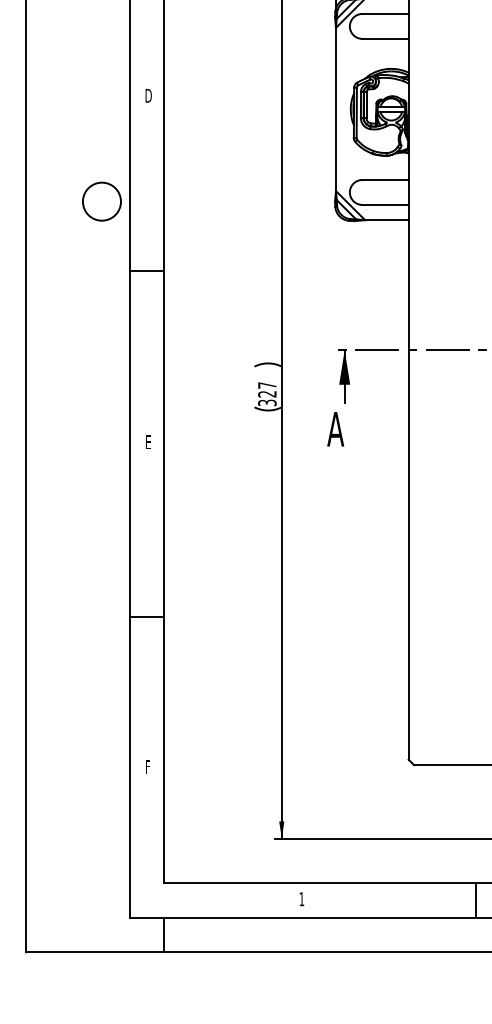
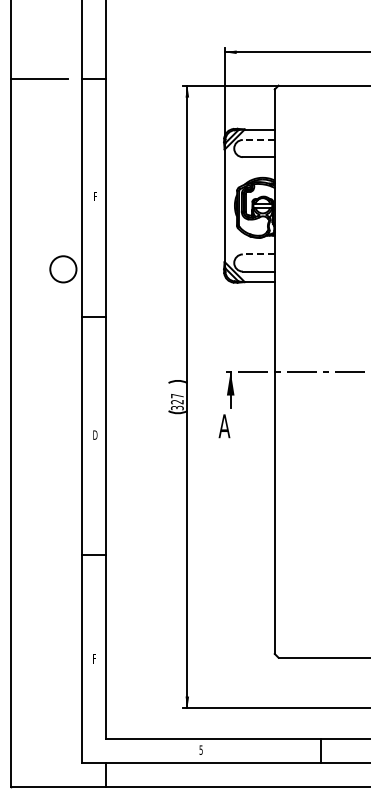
line: (385, 14) -> (258, 140), solid -> dashed
text: (148, 95) -> (95, 196), D -> F
line: (385, 180) -> (258, 254), solid -> dashed
text: (148, 441) -> (95, 434), E -> D
text: (300, 898) -> (200, 749), 1 -> 5

